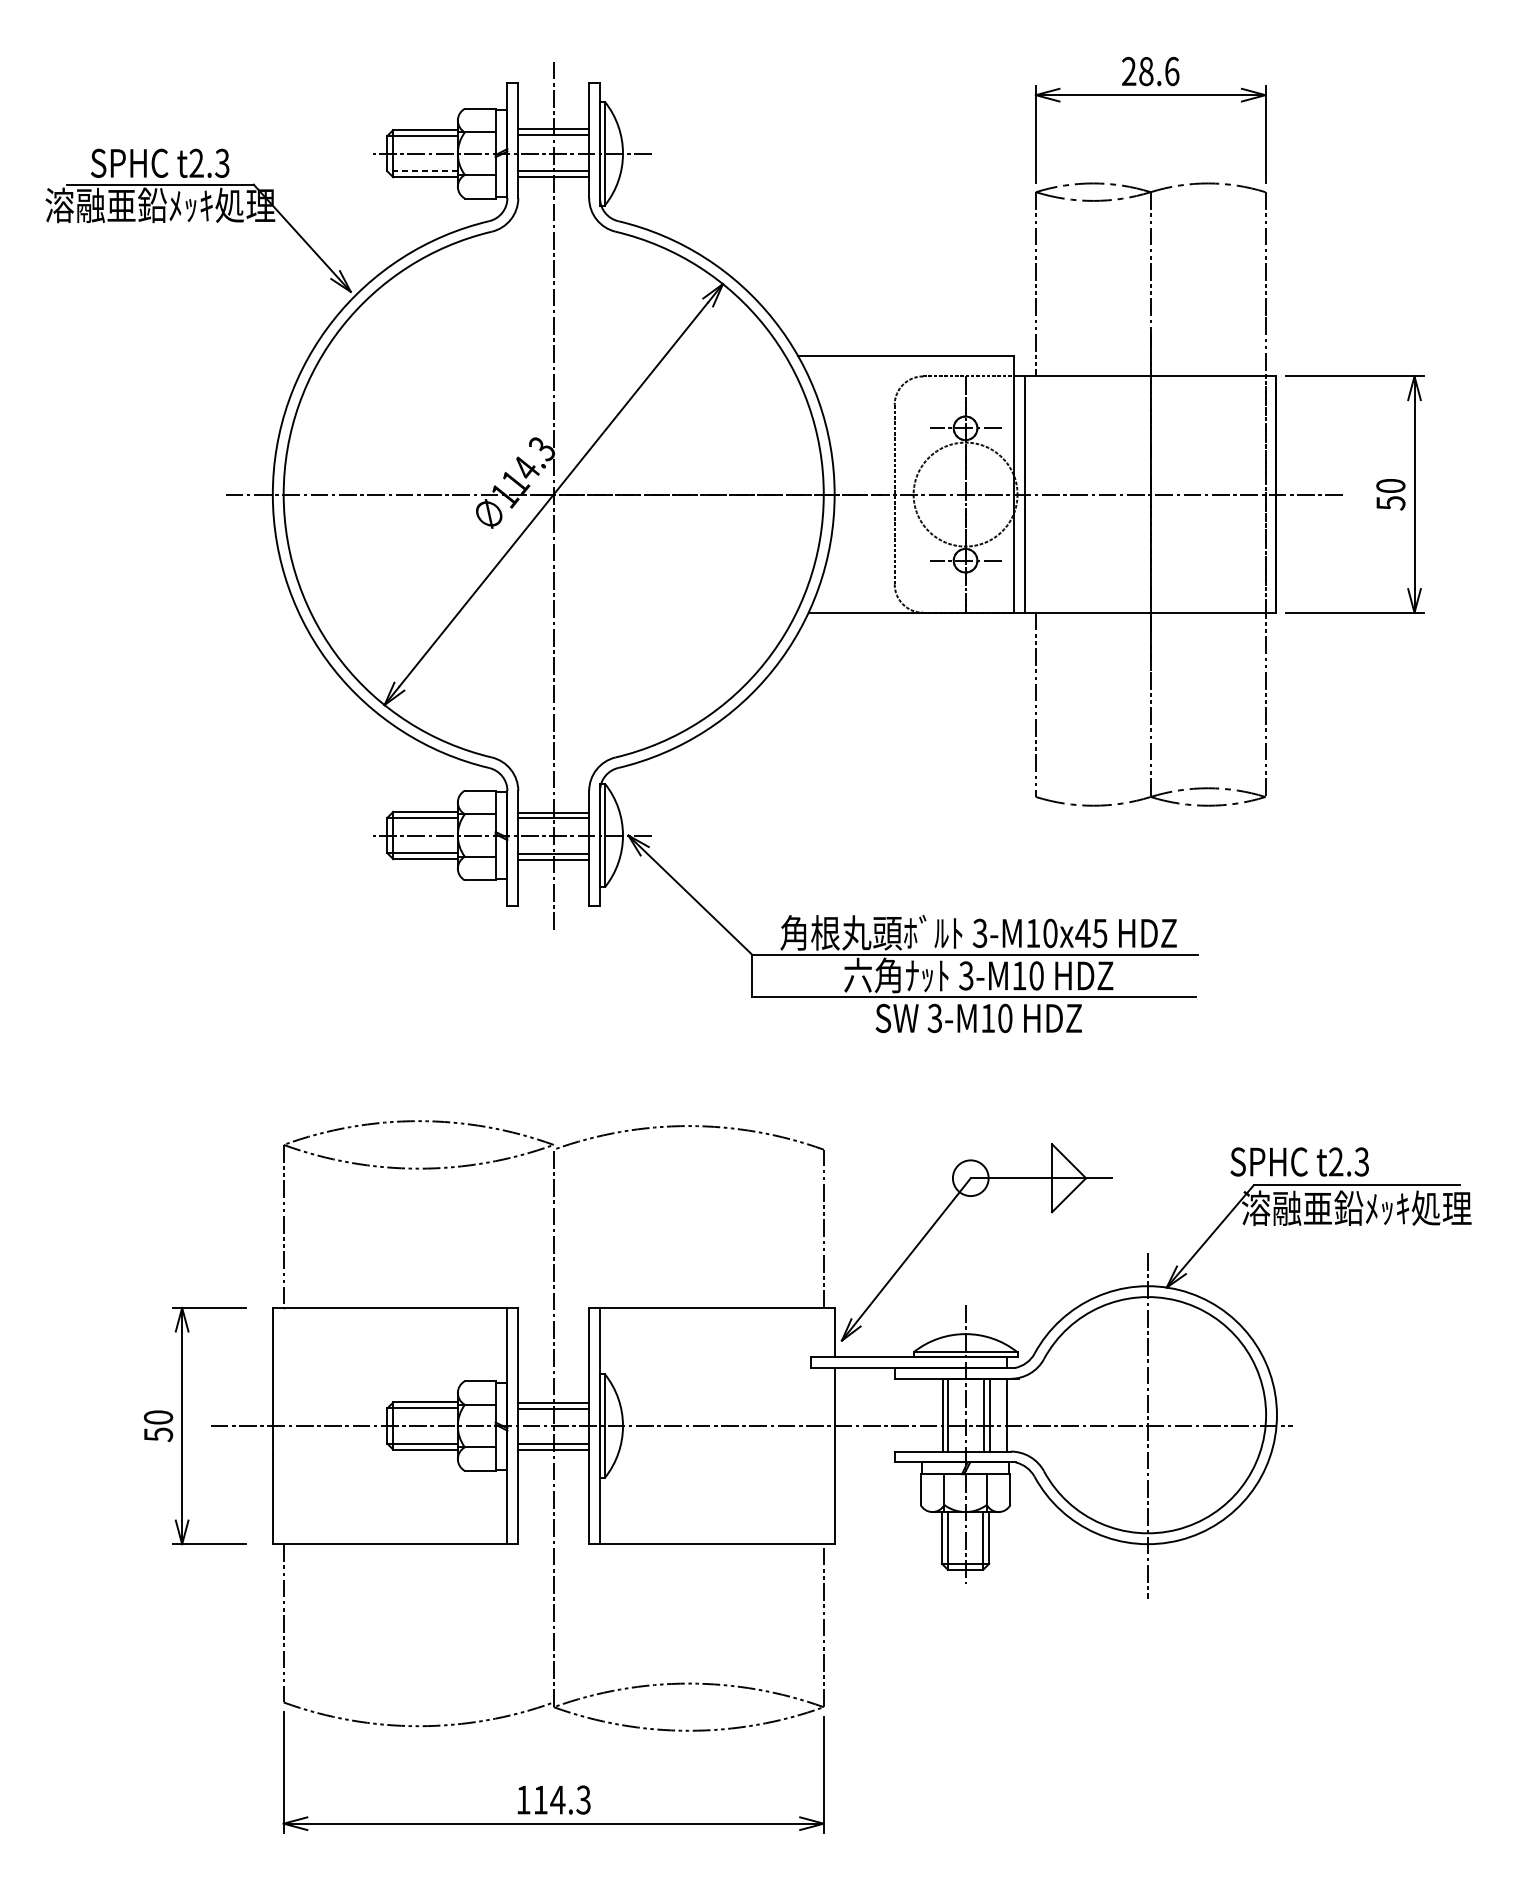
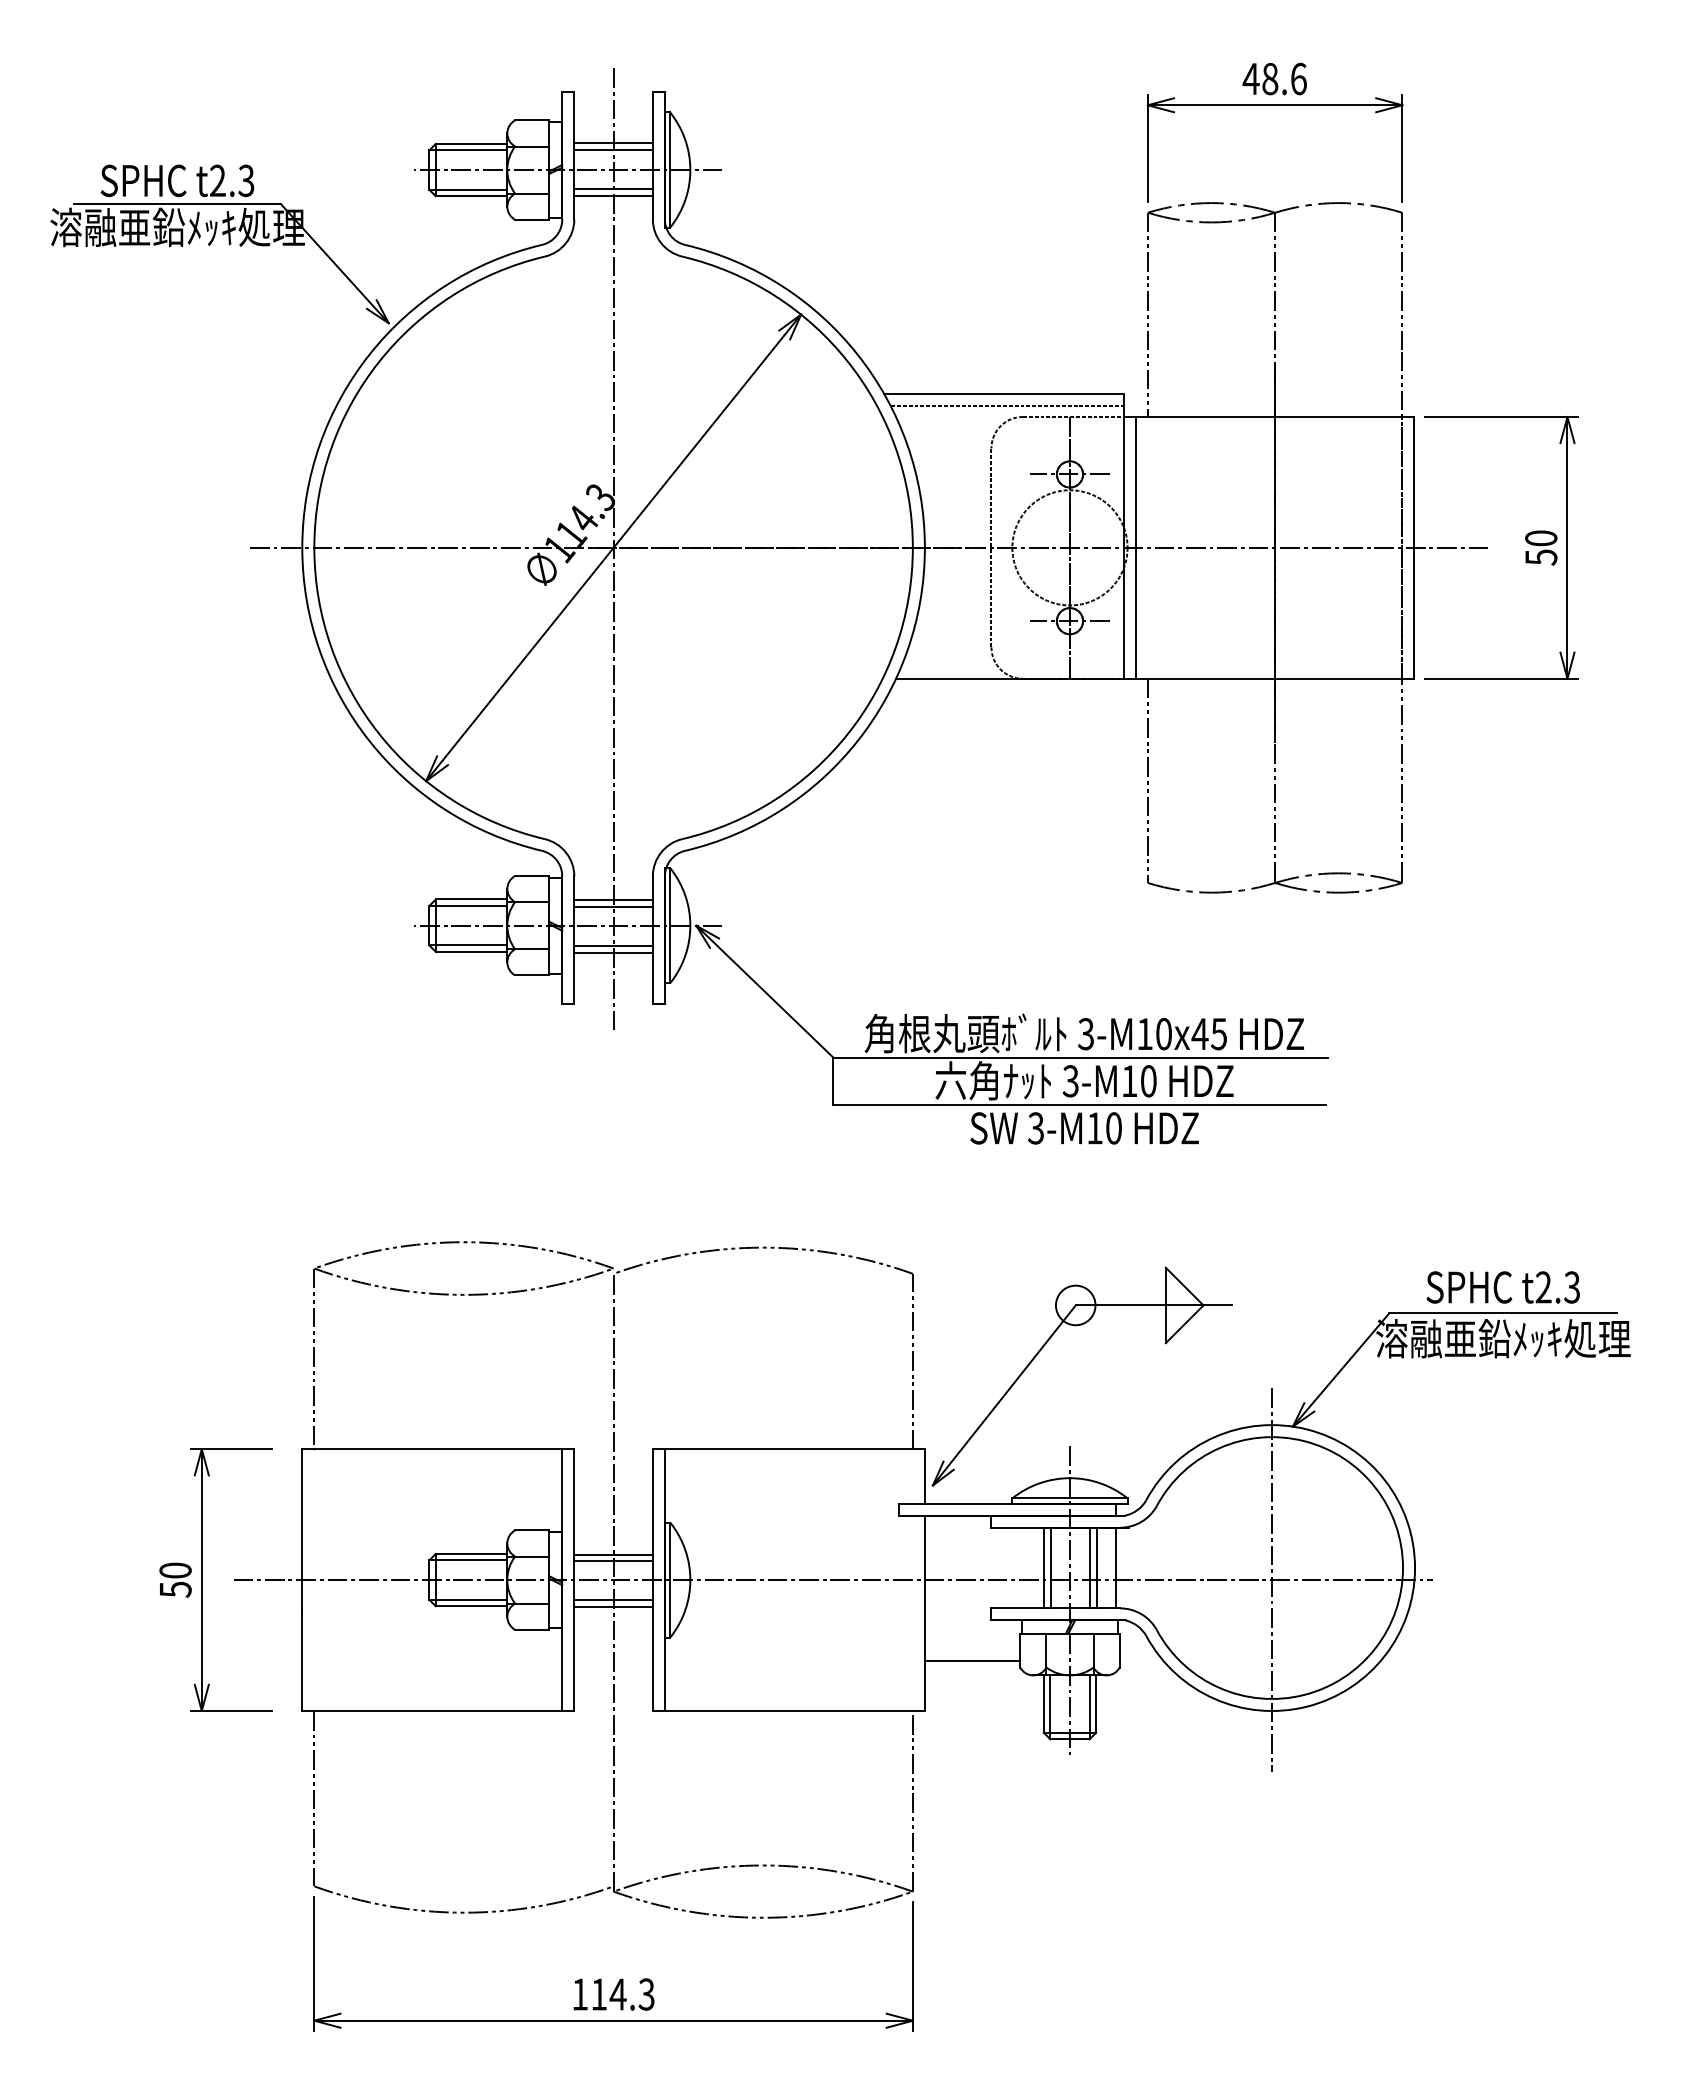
text: (1128, 71) -> (1250, 78), 28.6 -> 48.6
line: (421, 171) -> (467, 189), dashed -> solid
line: (908, 367) -> (1006, 406), added
text: (1299, 1162) -> (1502, 1287), moved
line: (877, 1498) -> (972, 1660), added

